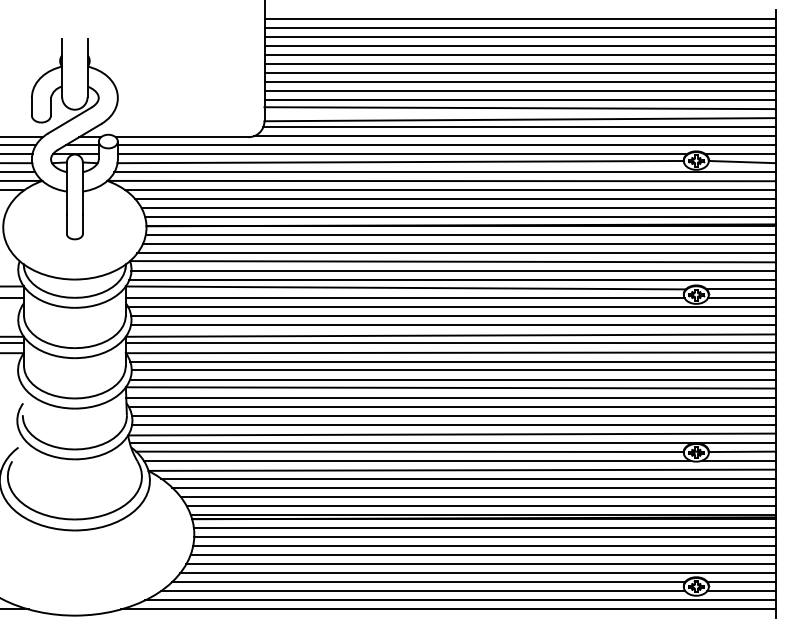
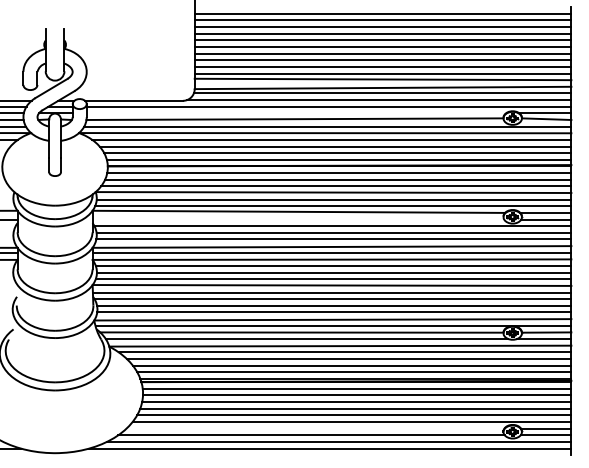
line: (402, 154) -> (296, 113), removed
line: (404, 298) -> (297, 219), removed
line: (427, 582) -> (314, 428), removed

